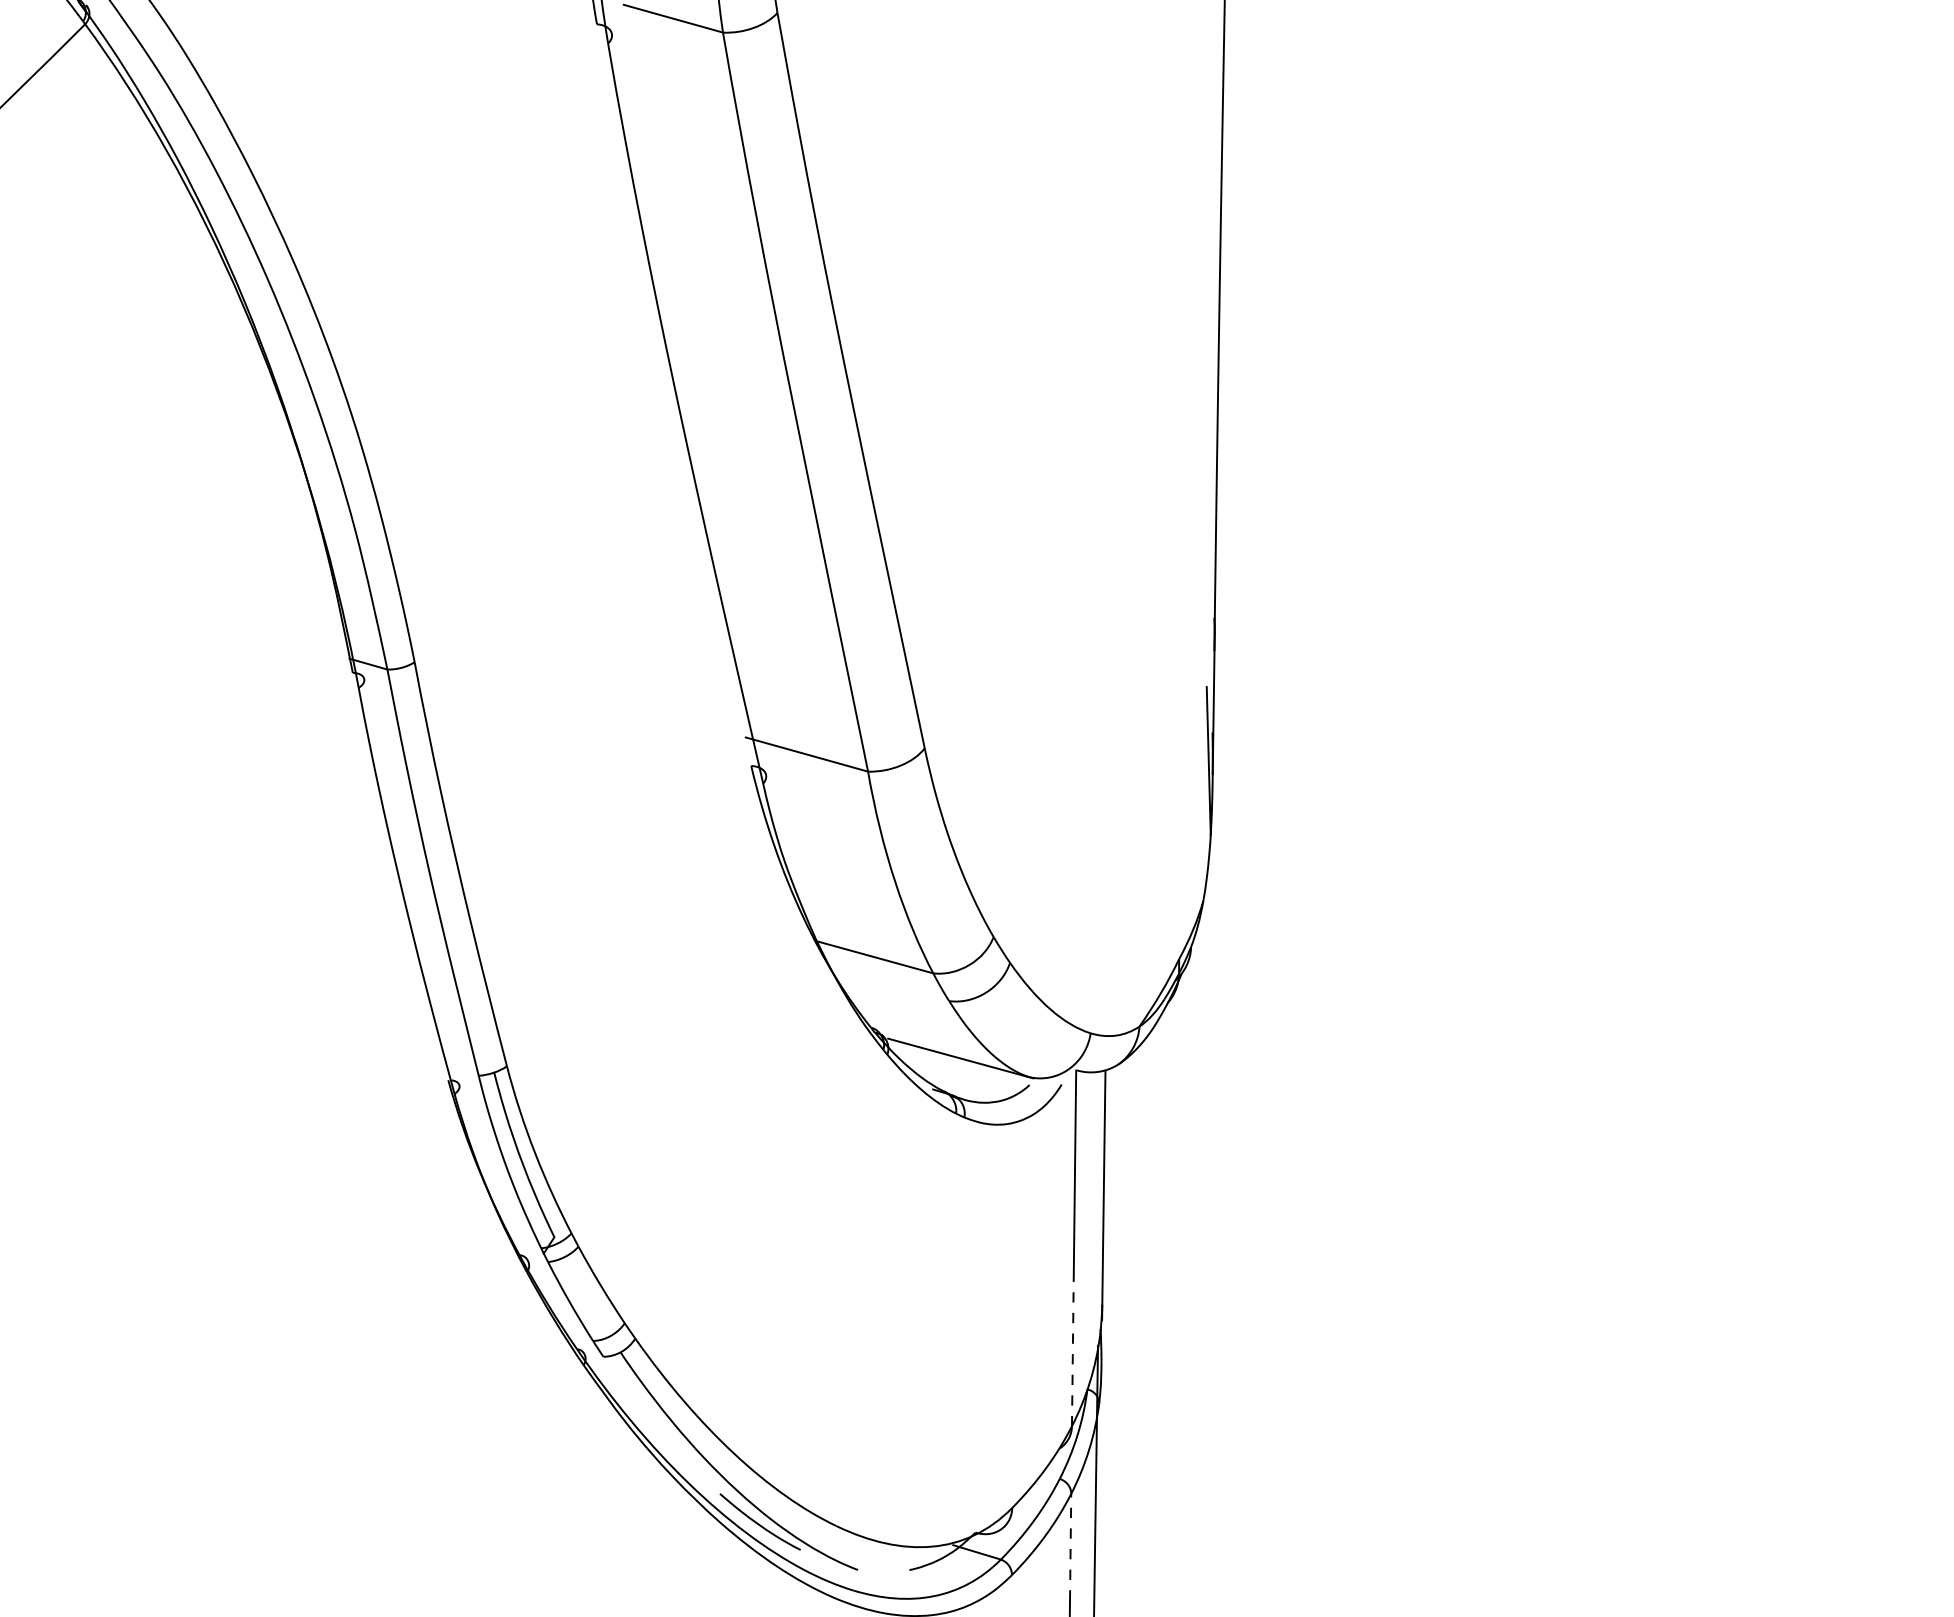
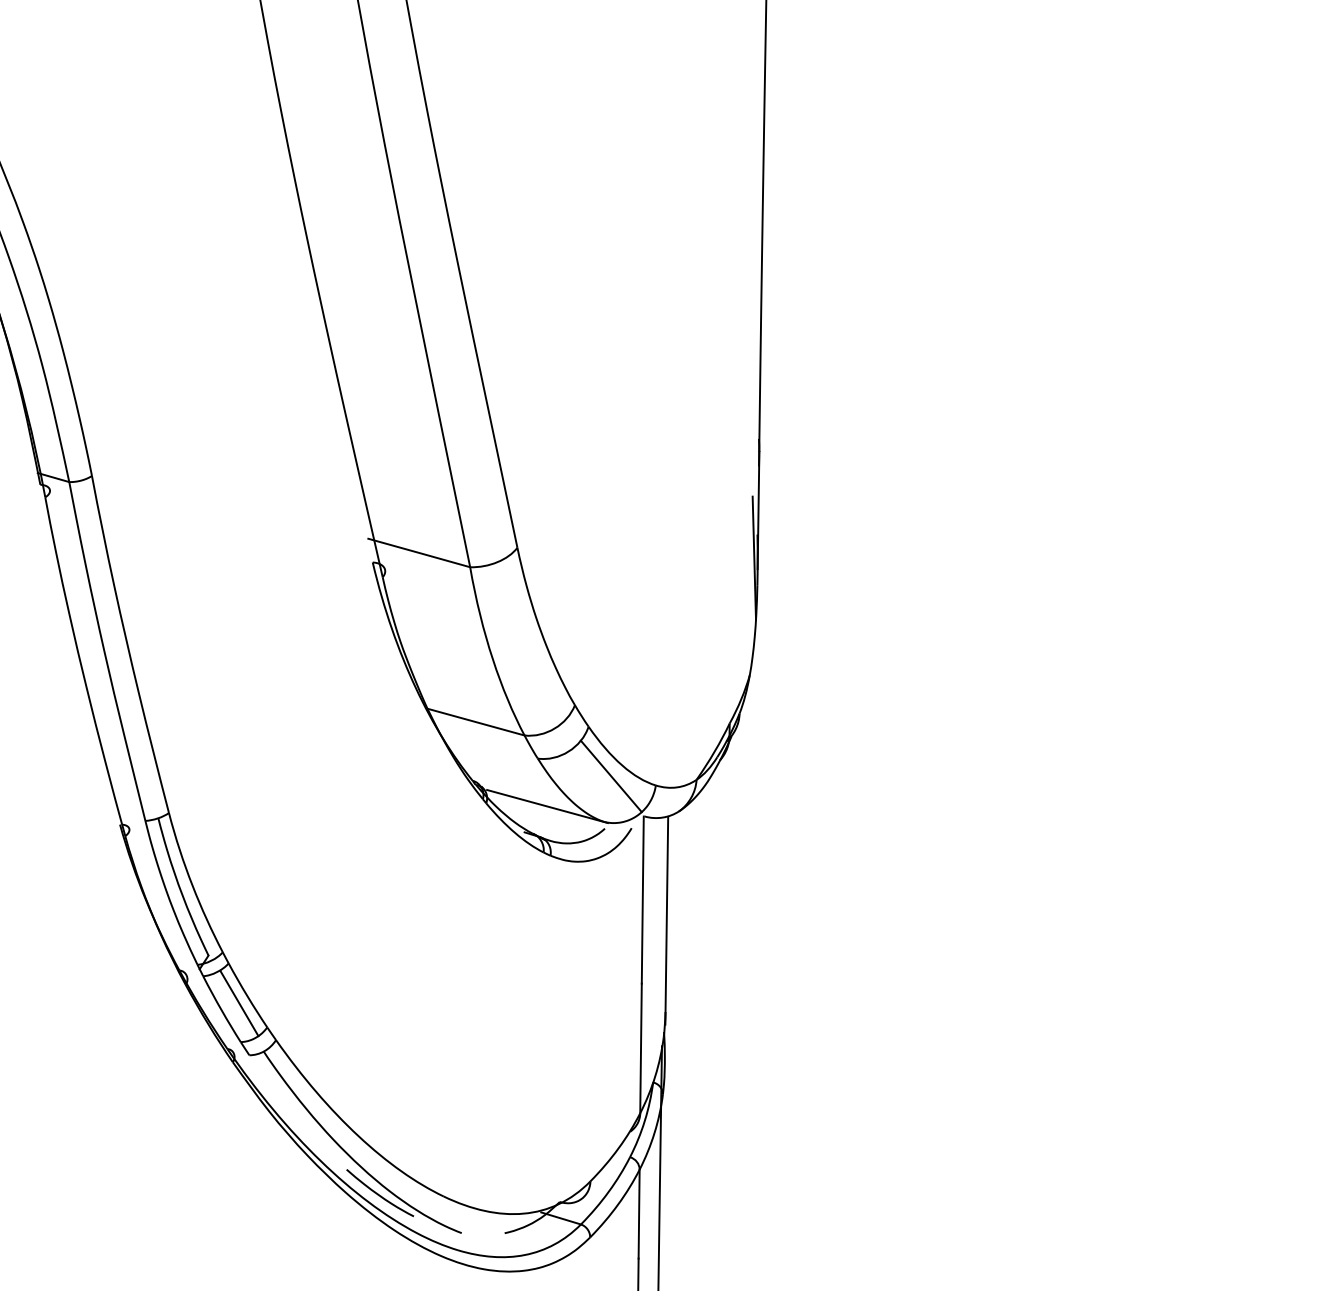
line: (1036, 1022) -> (610, 776), added
line: (591, 1294) -> (239, 1003), added
line: (1072, 1348) -> (640, 1048), dashed -> solid
line: (1070, 1546) -> (639, 1213), dashed -> solid

